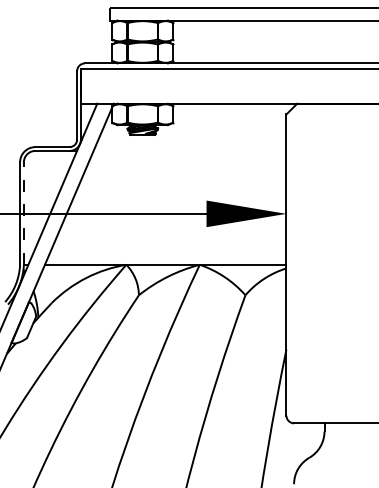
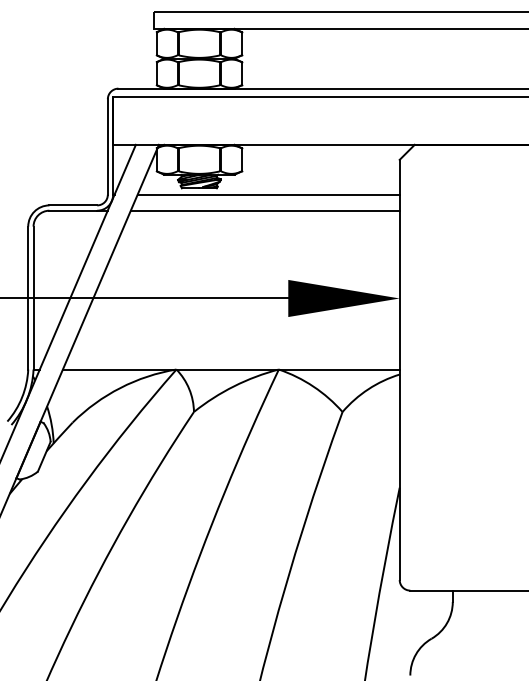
line: (192, 139) -> (268, 194), added
line: (189, 150) -> (264, 210), added
line: (23, 213) -> (33, 297), dashed -> solid

